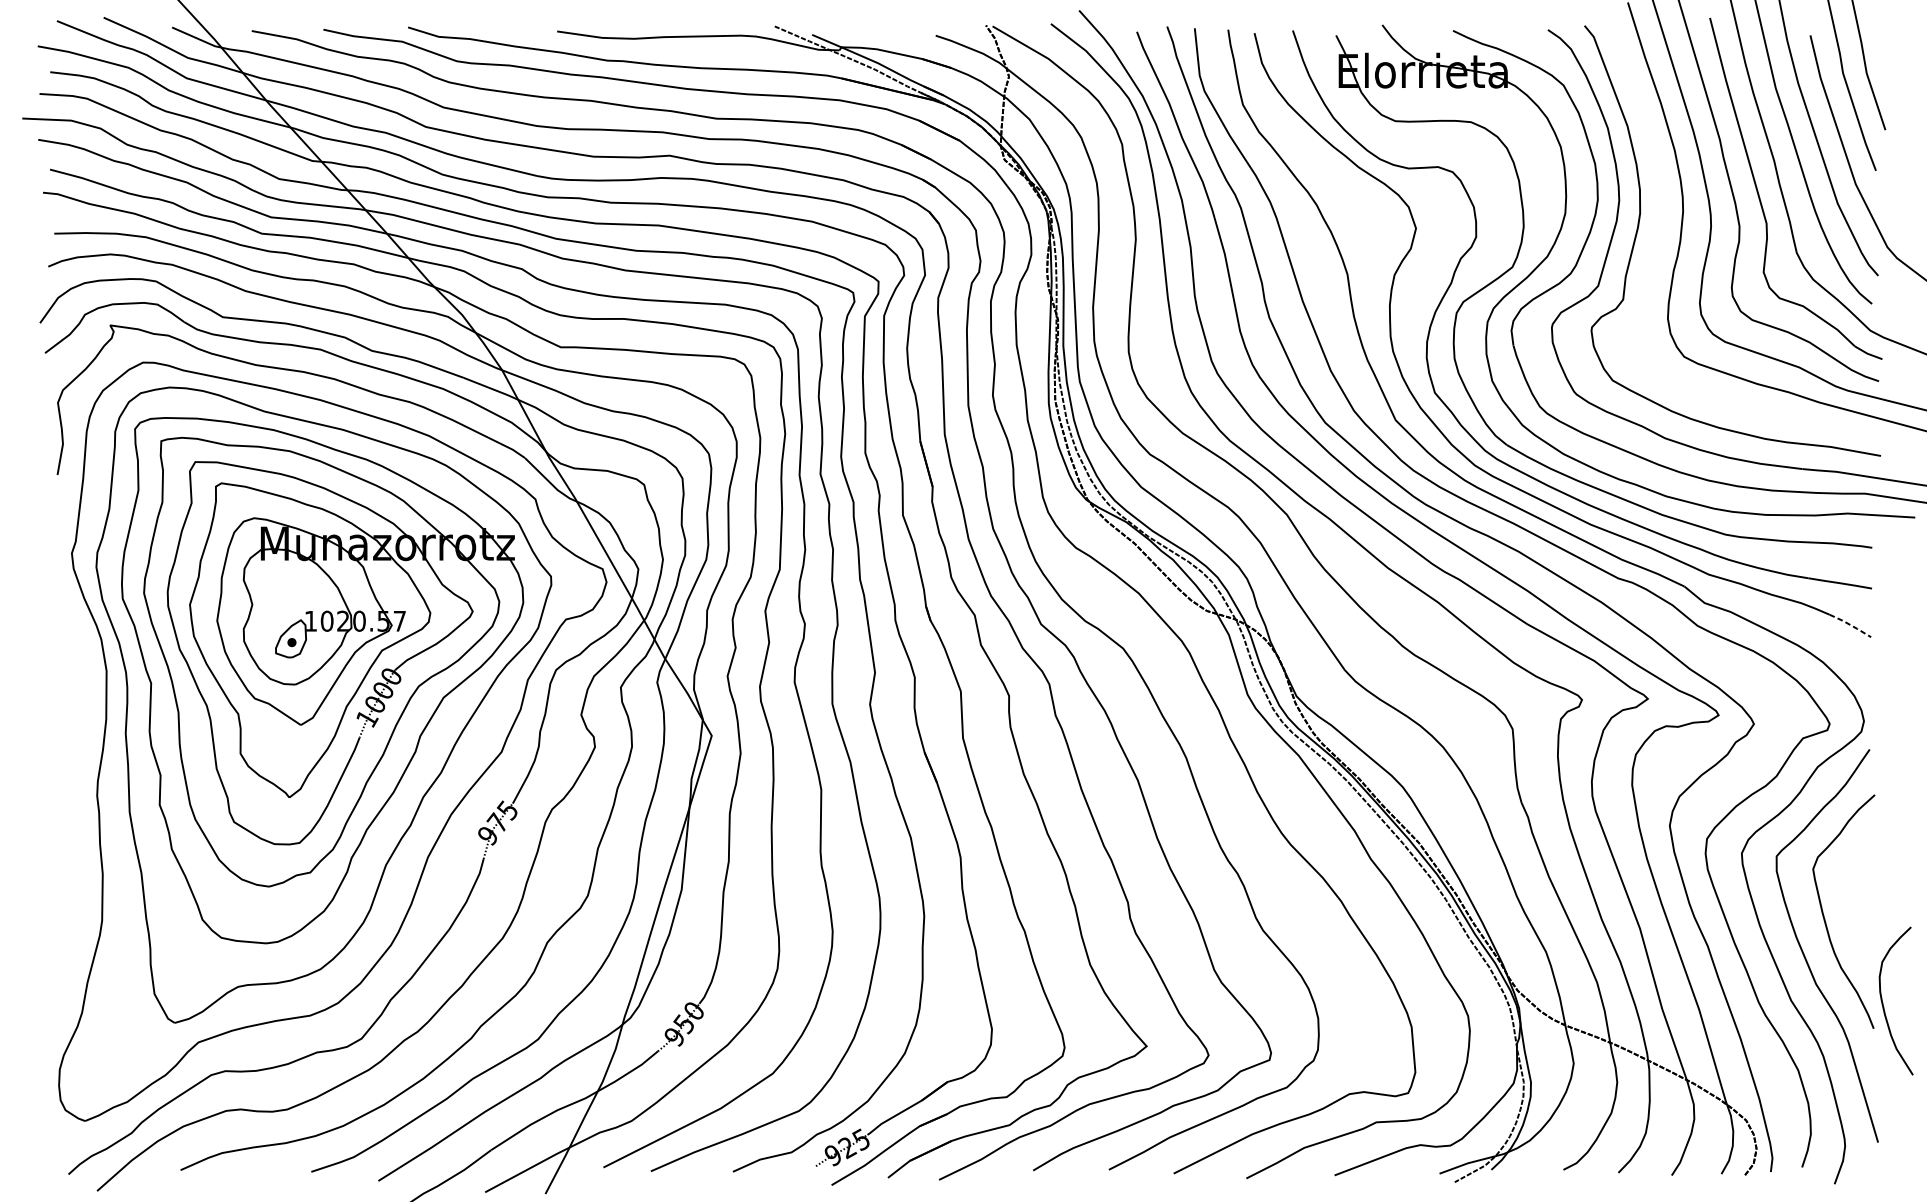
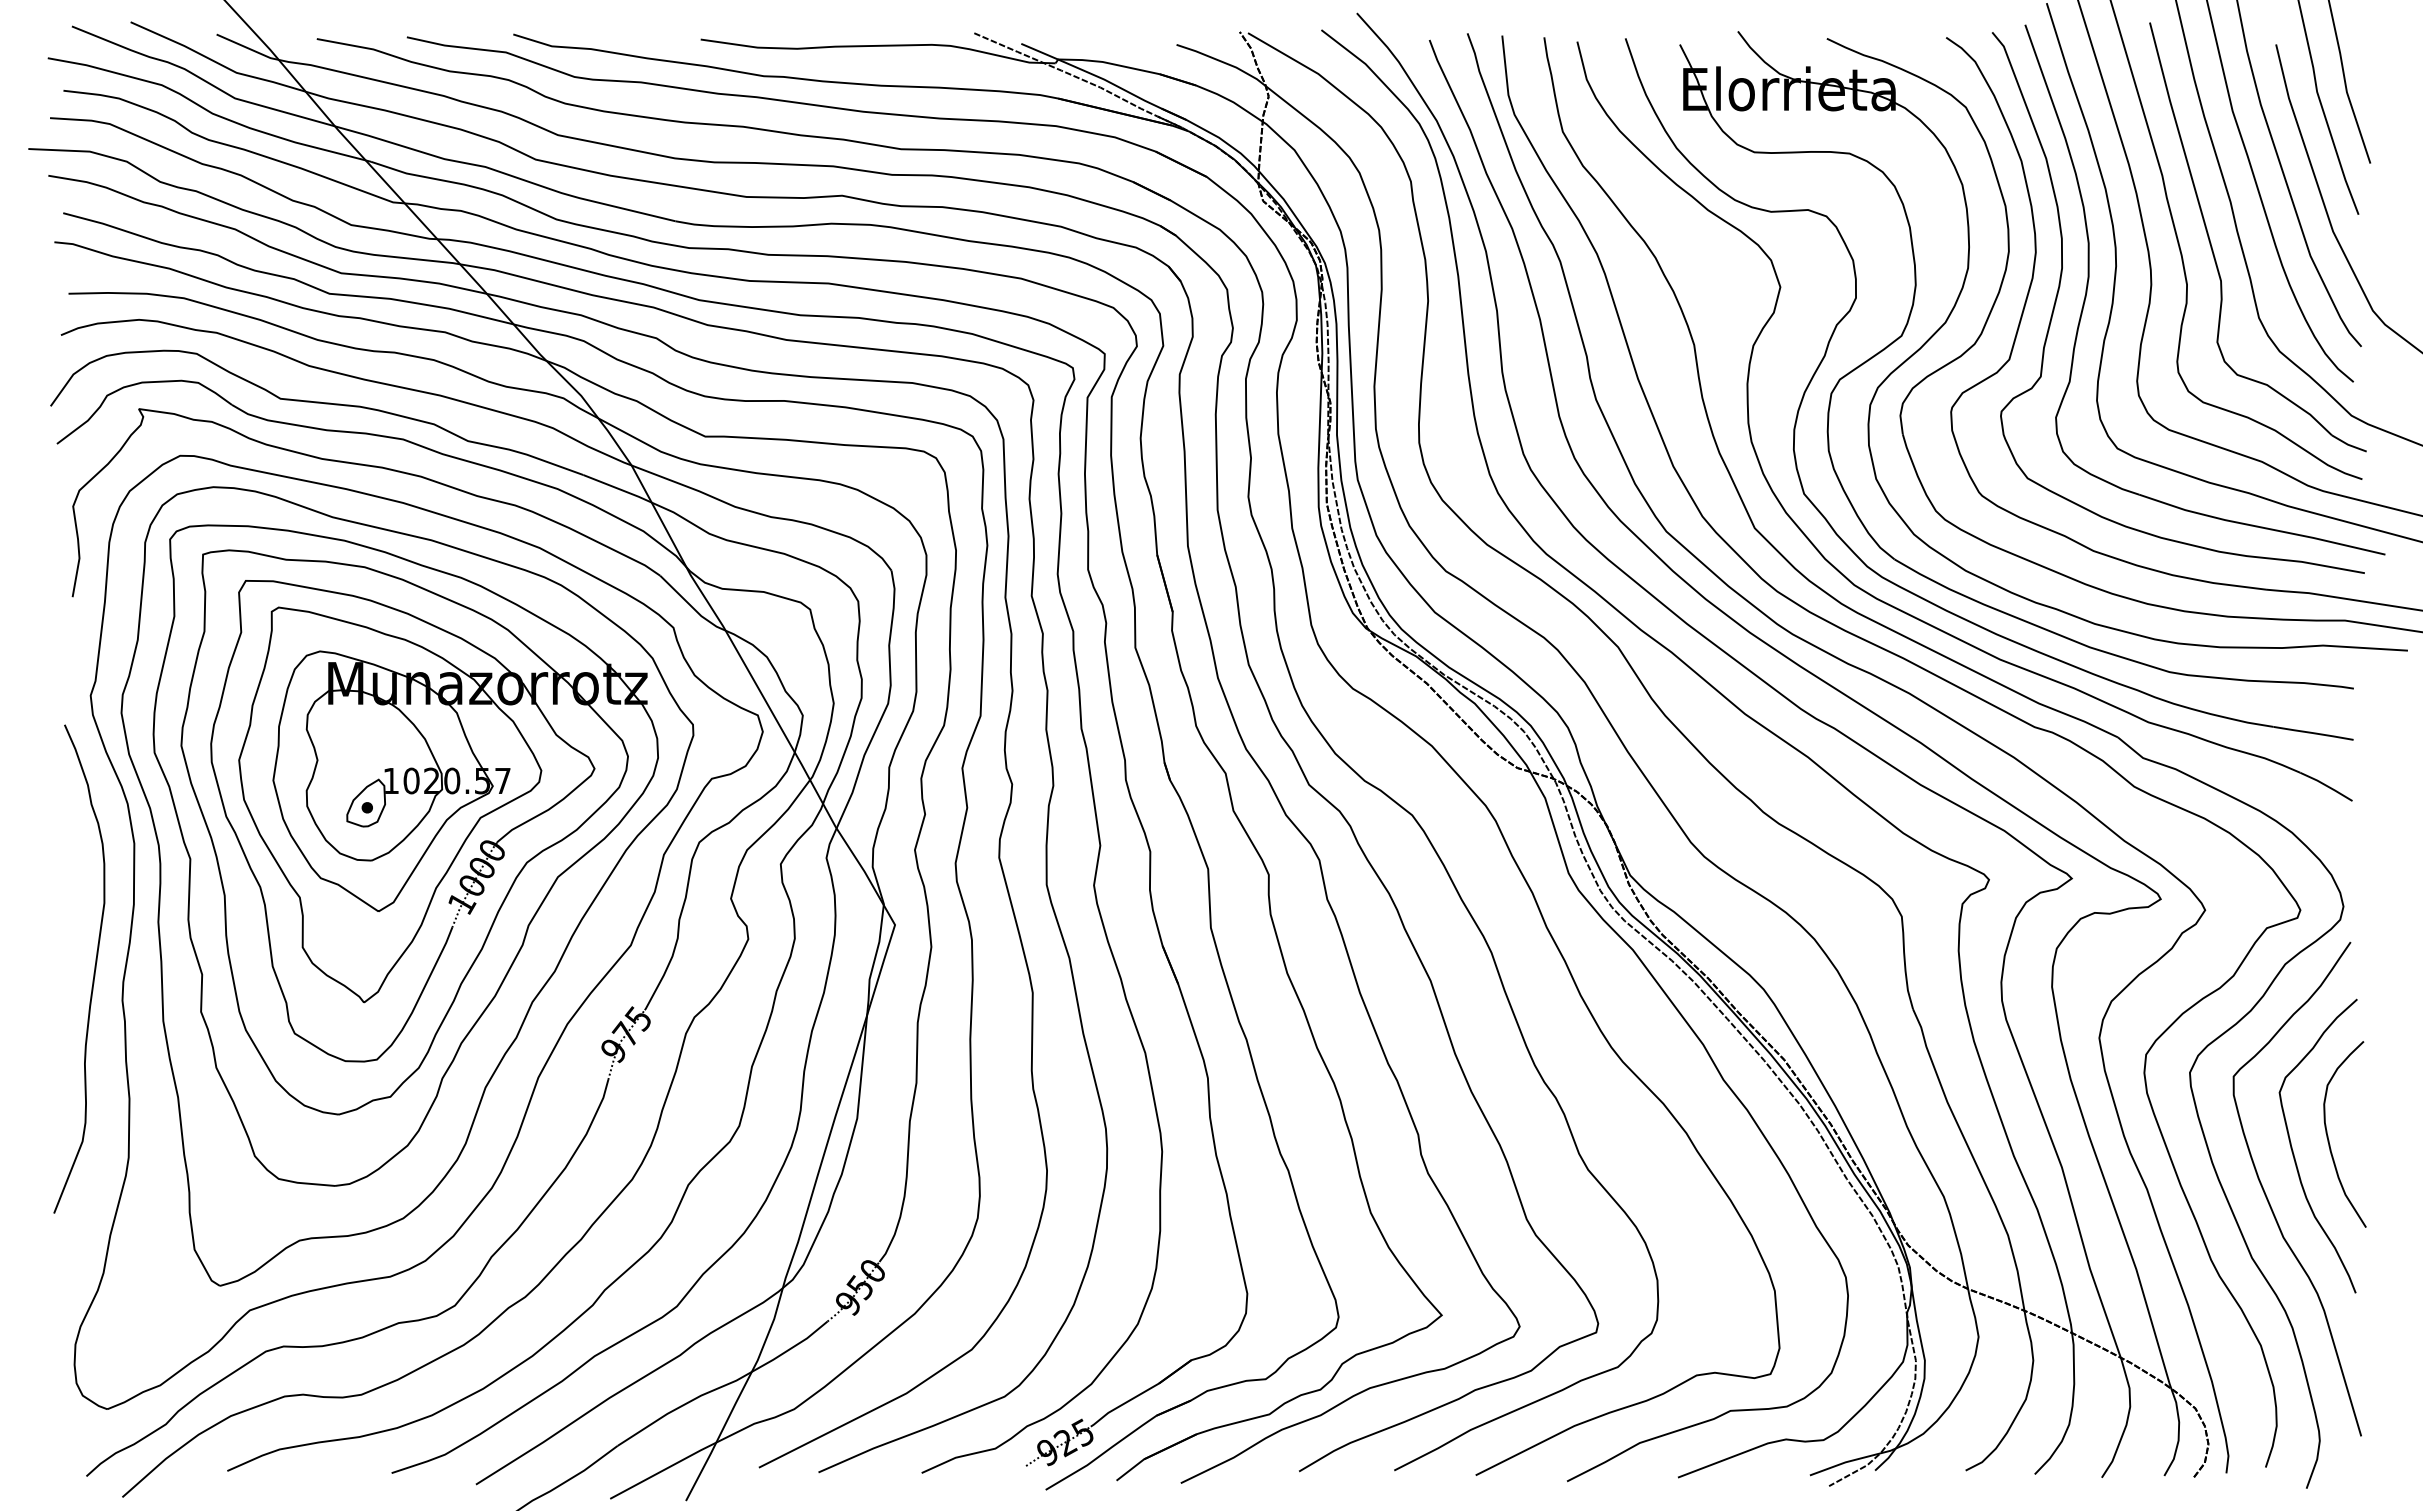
part: (1661, 222) -> (2089, 279), added
line: (1851, 625) -> (2327, 786), dashed -> solid
curve: (74, 773) -> (93, 972), added
curve: (1883, 1001) -> (2328, 1135), moved

